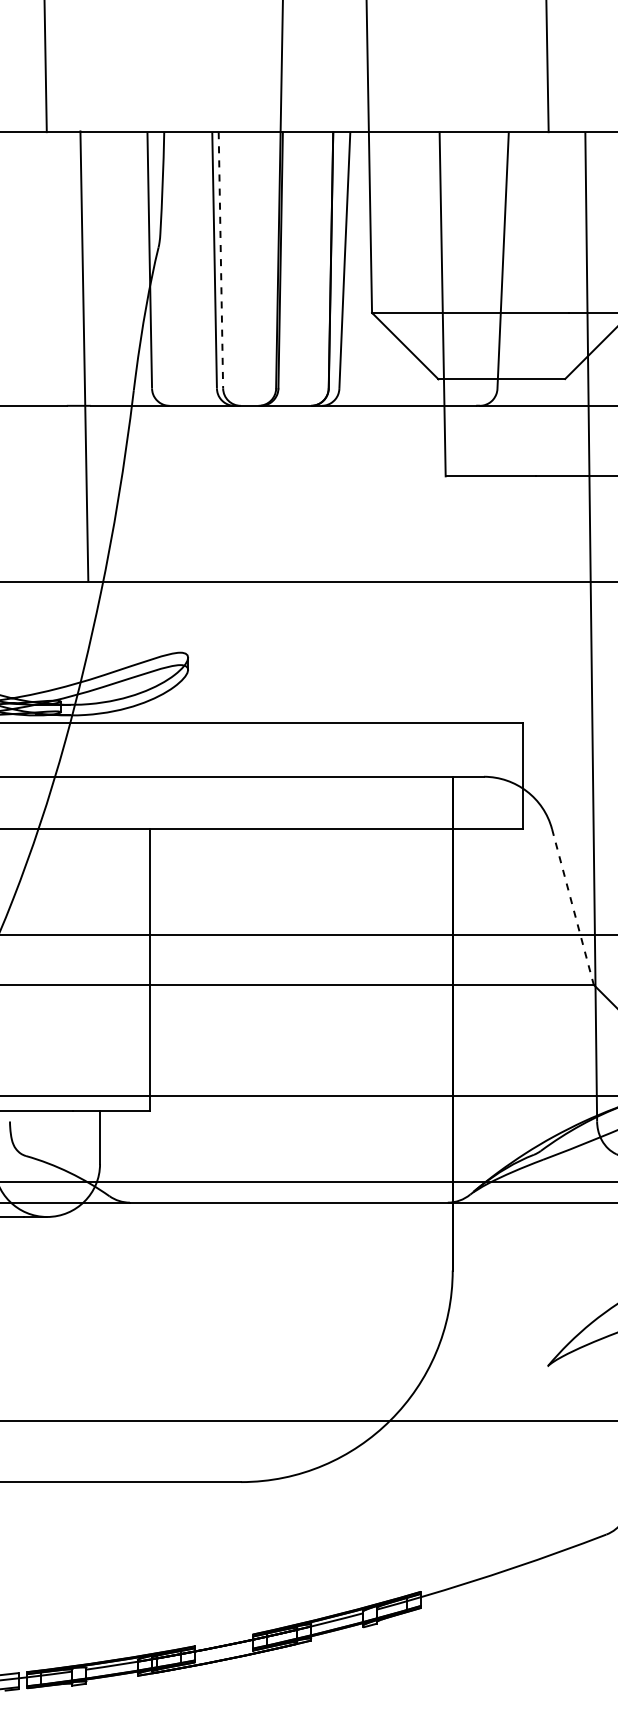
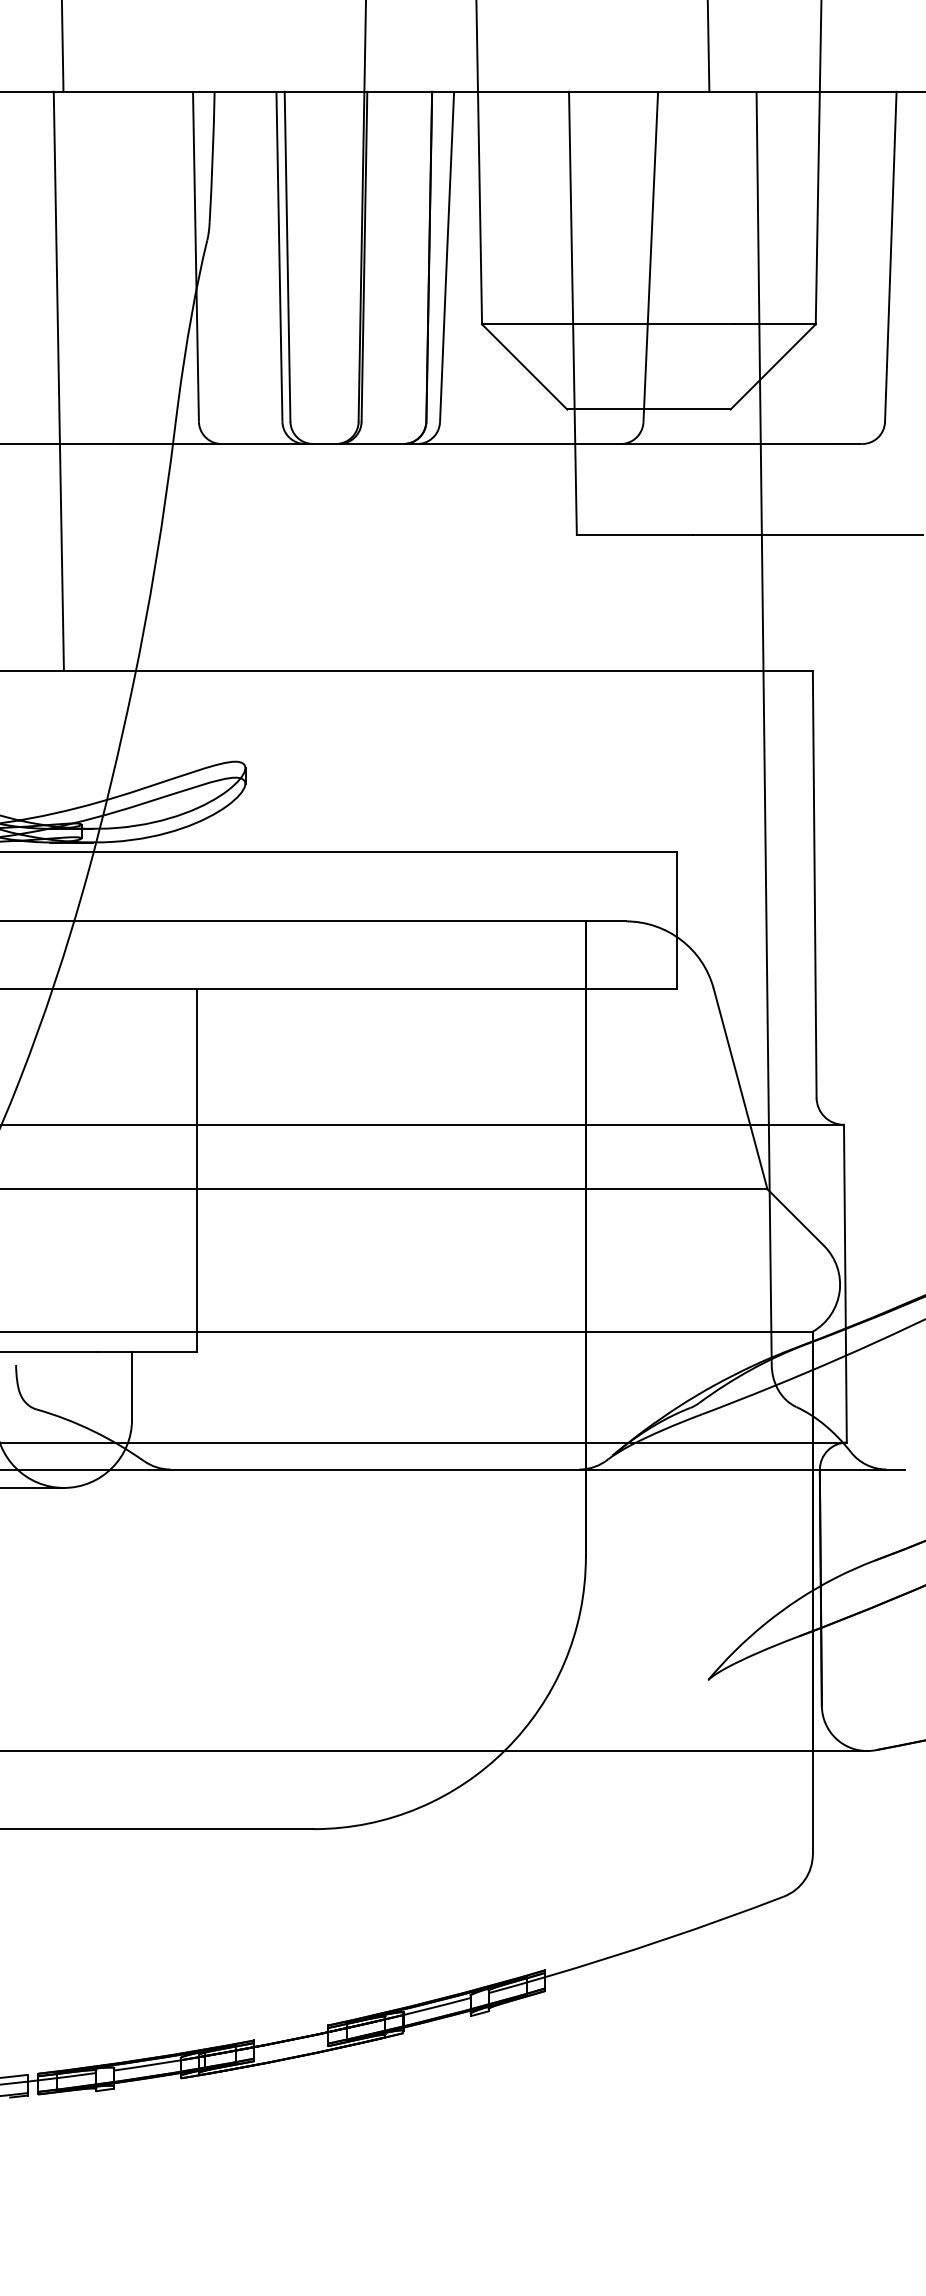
line: (220, 260) -> (287, 256), dashed -> solid
line: (84, 355) -> (58, 380), moved
line: (572, 906) -> (740, 1088), dashed -> solid

